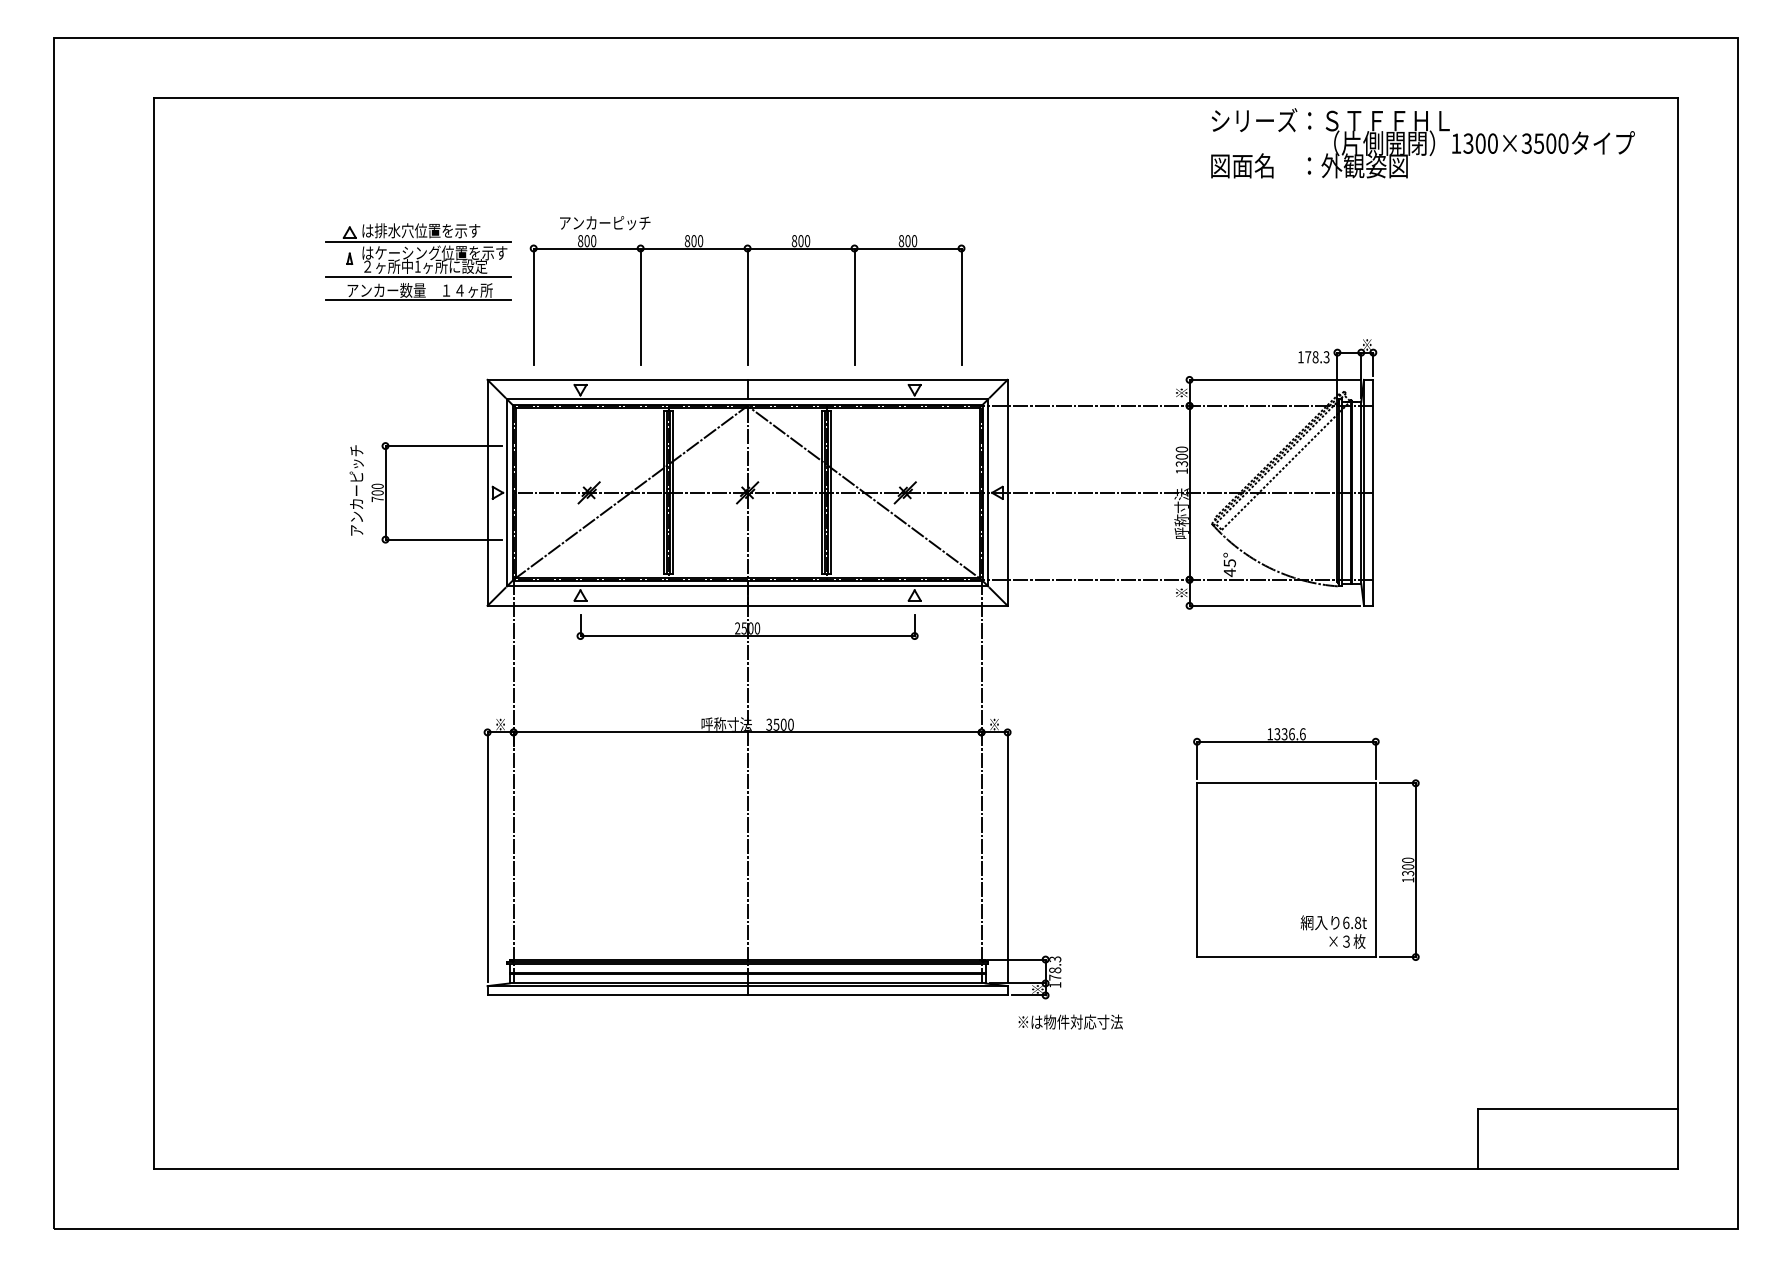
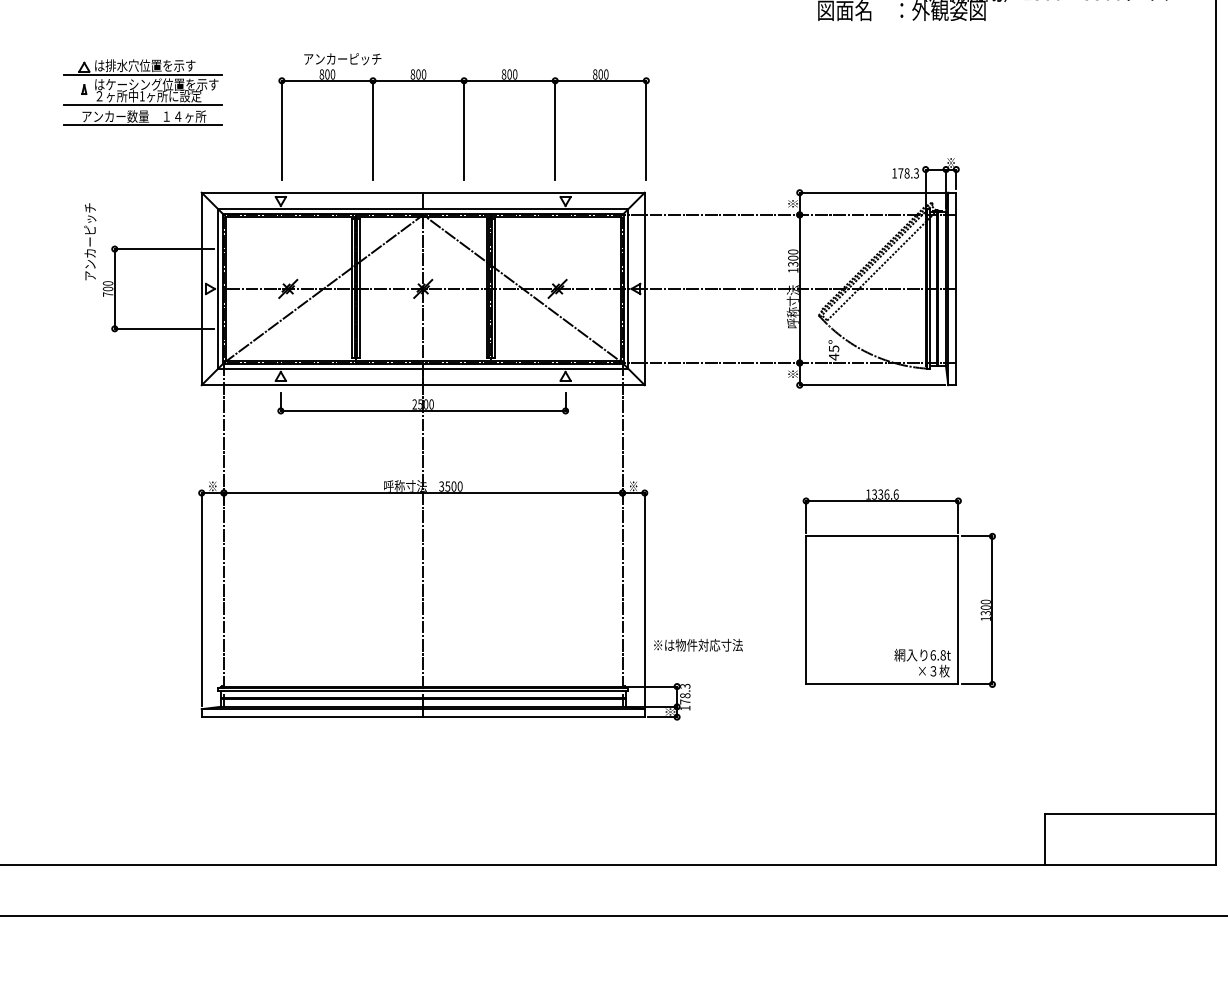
part: (747, 290) -> (464, 116), moved
text: (356, 490) -> (90, 241), moved
text: (1070, 1021) -> (698, 644), moved

